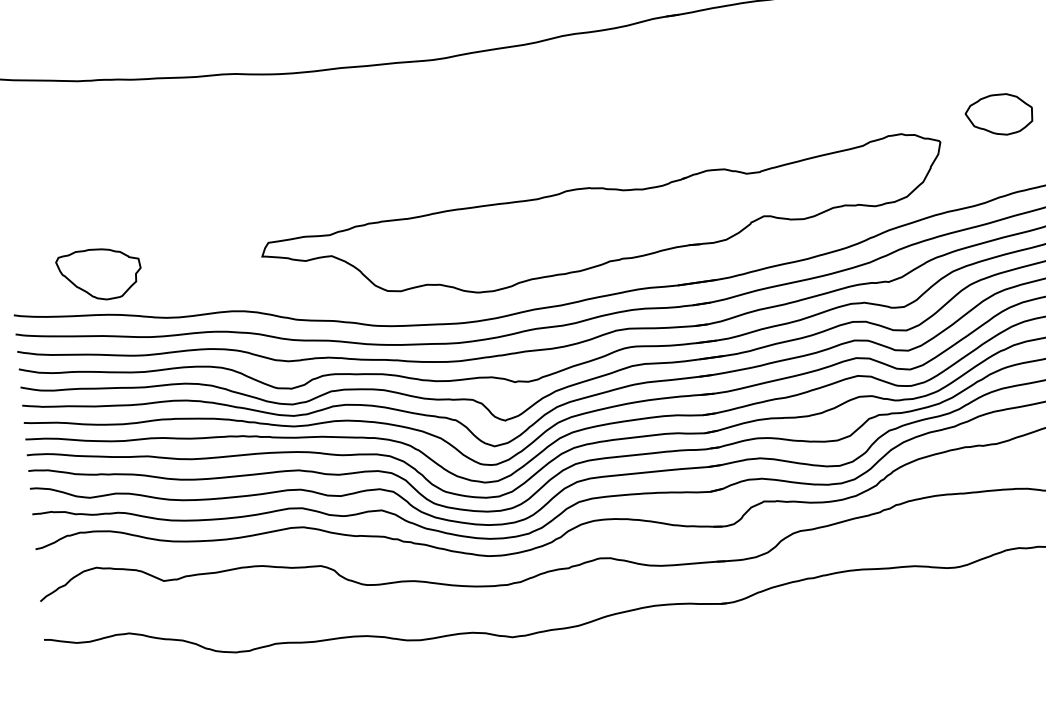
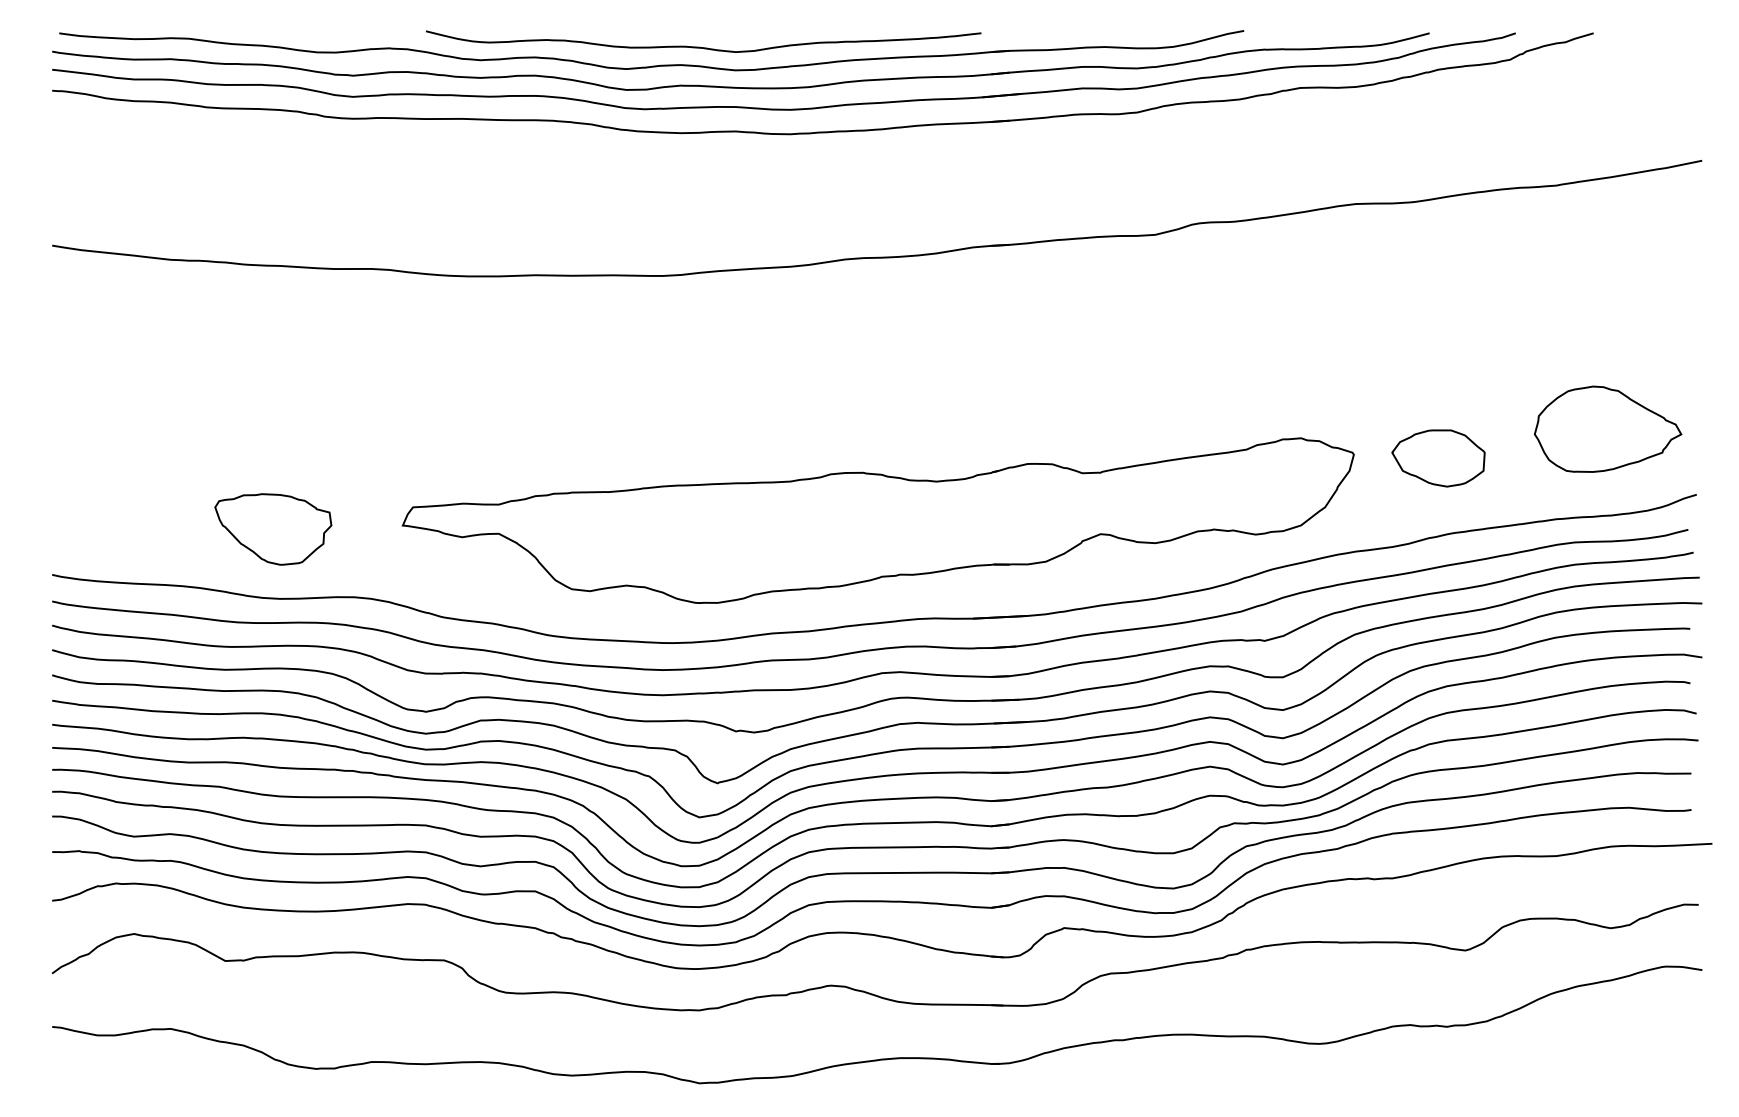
part: (999, 115) -> (1438, 458), moved
part: (99, 274) -> (273, 529), moved

